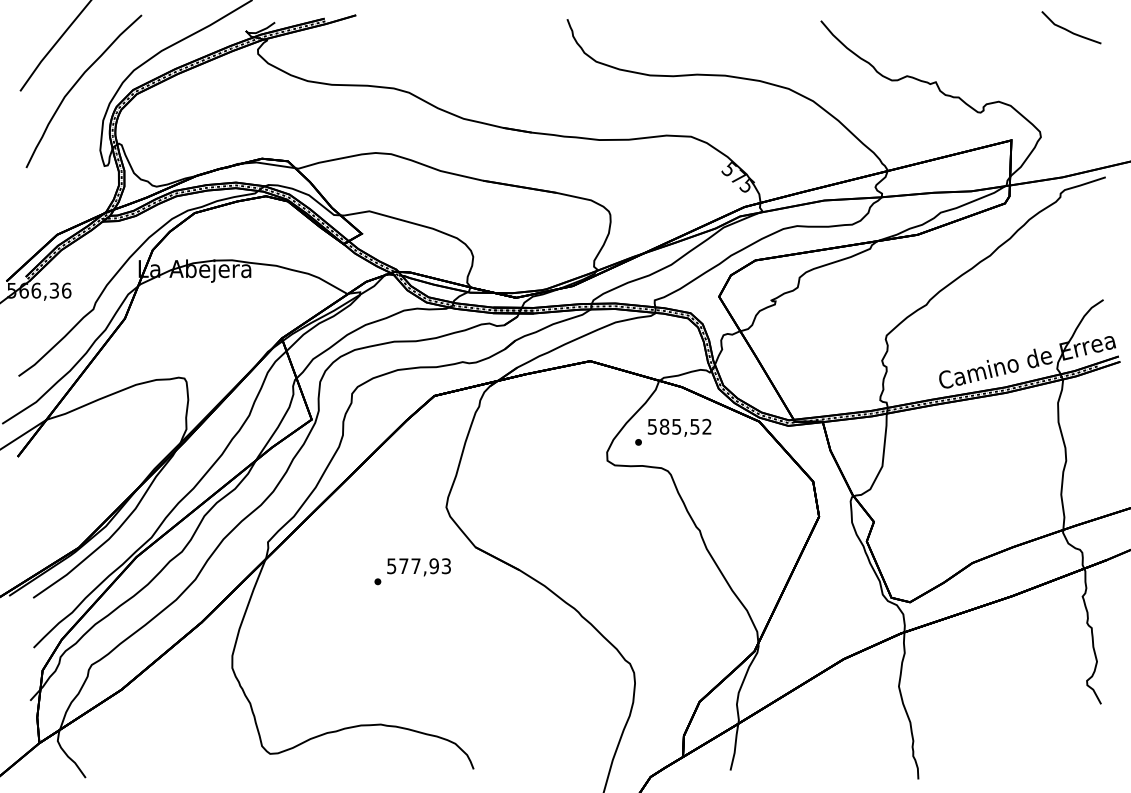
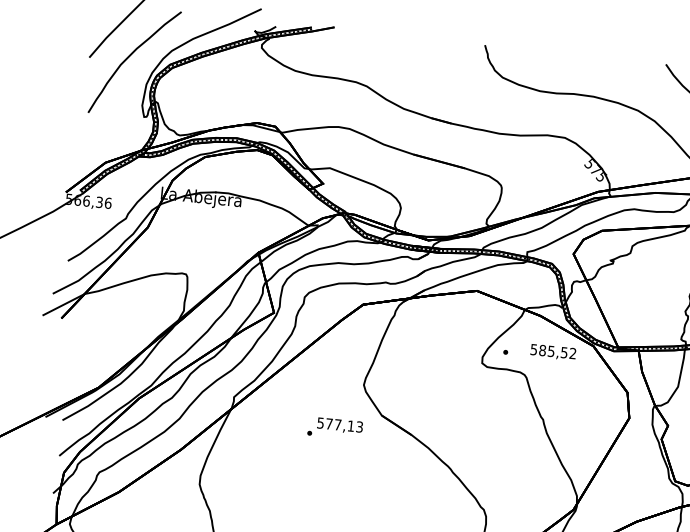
text: (679, 427) -> (553, 352), moved
text: (433, 566) -> (350, 426), 577,93 -> 577,13

